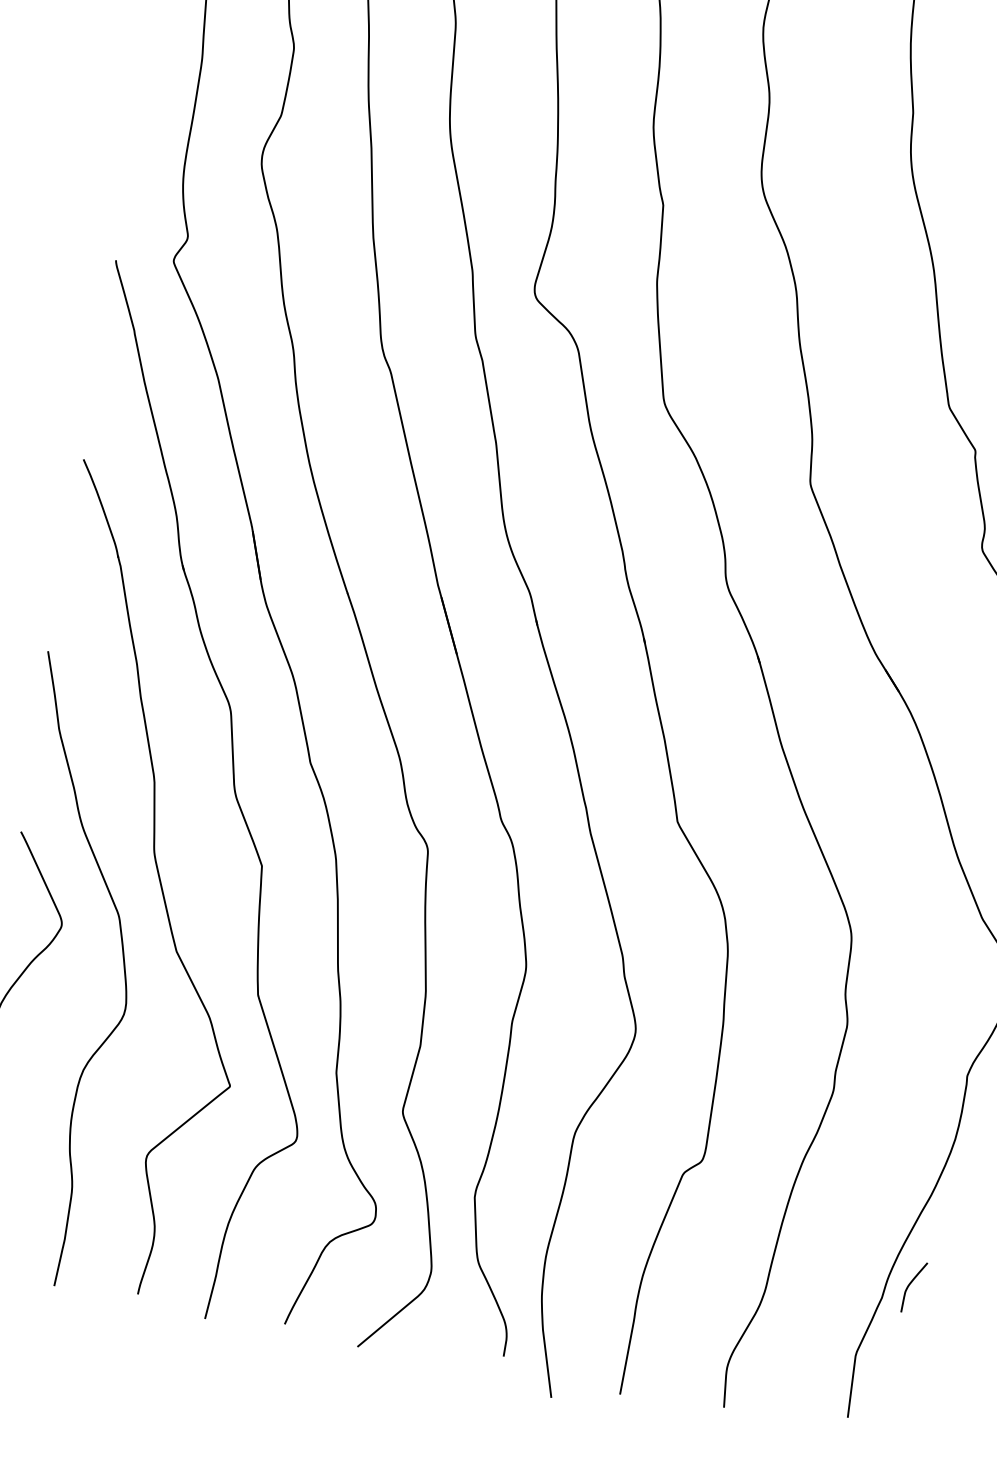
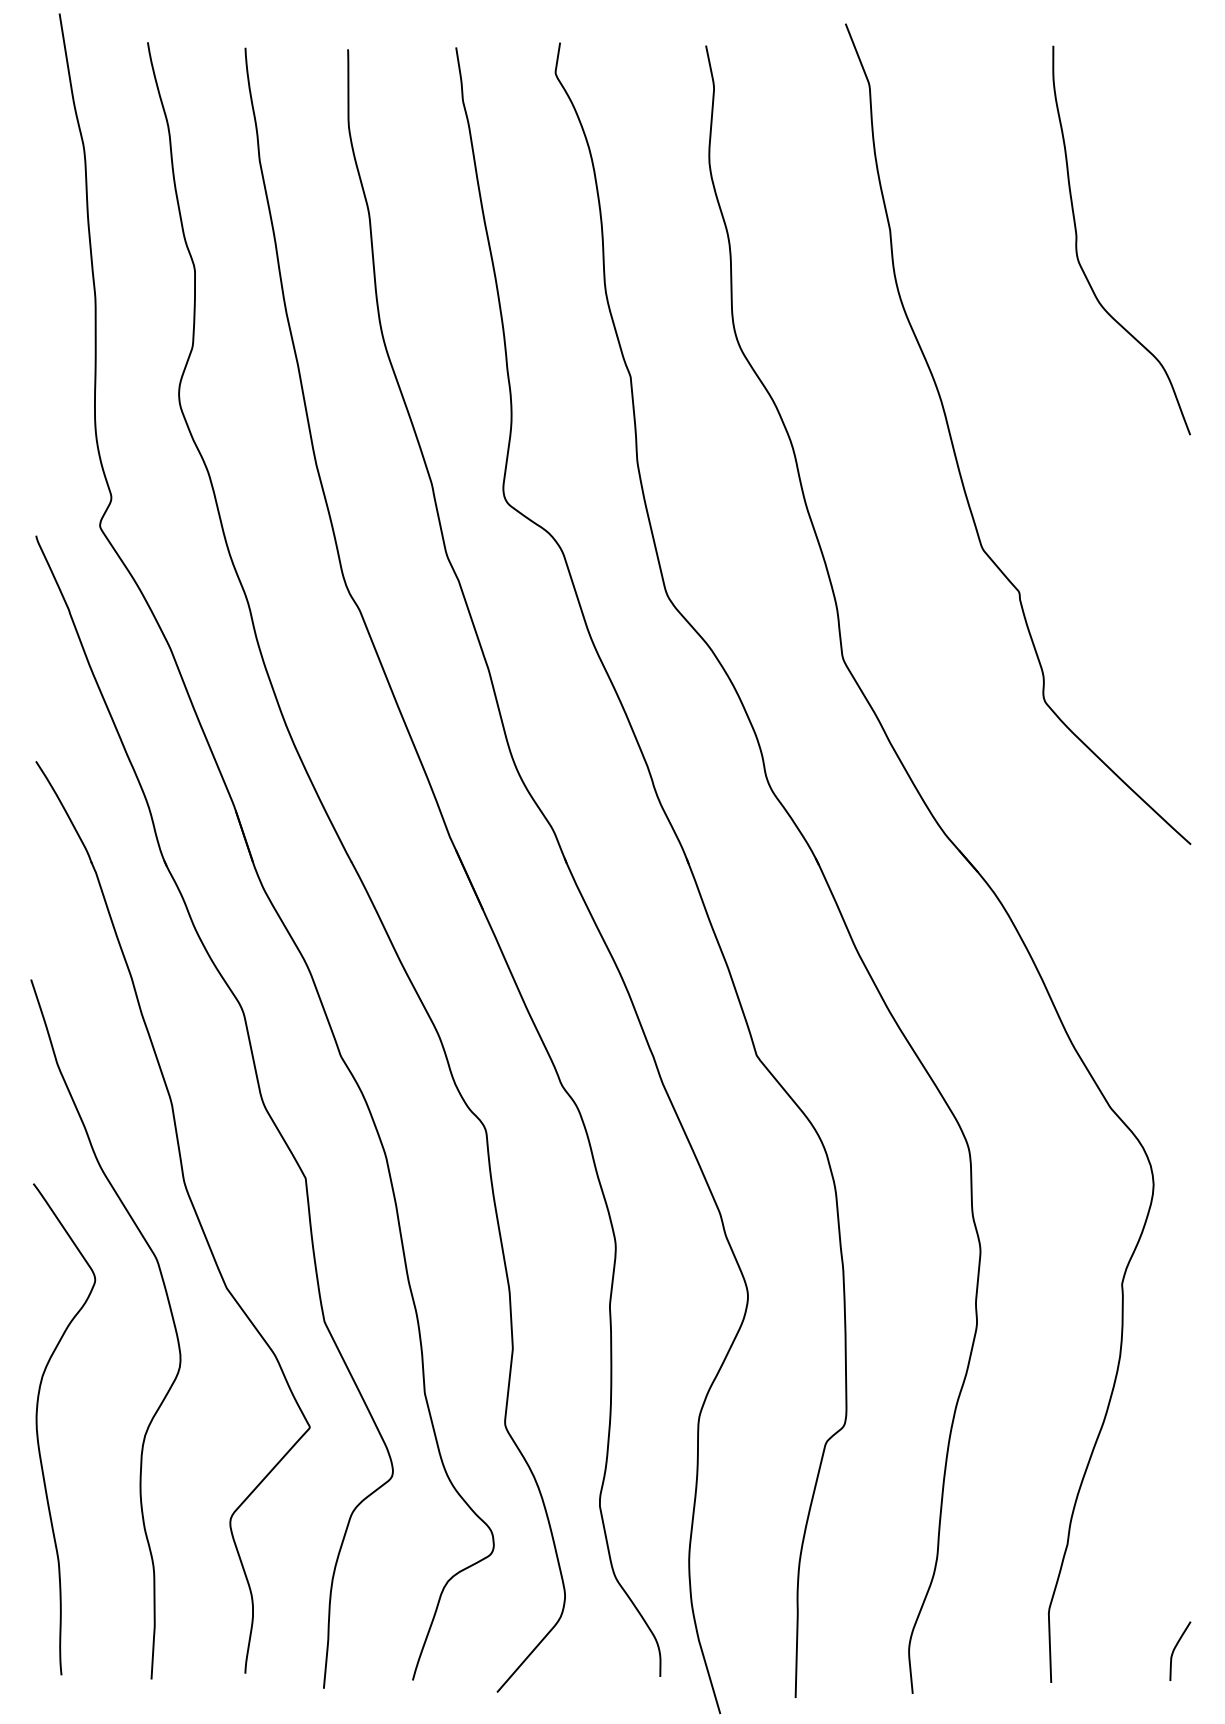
curve: (911, 1283) -> (1176, 1647), moved

